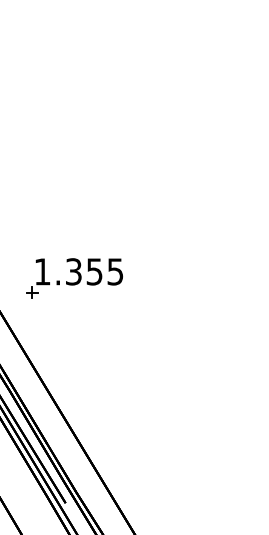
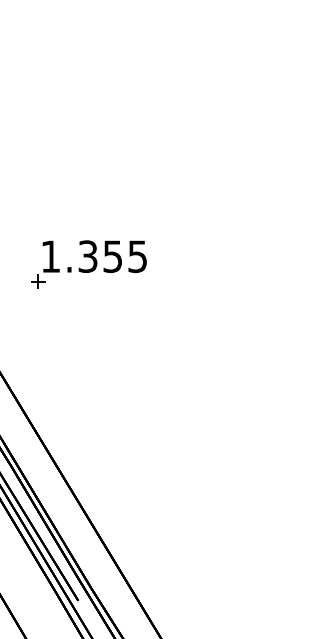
part: (74, 278) -> (88, 264), moved

